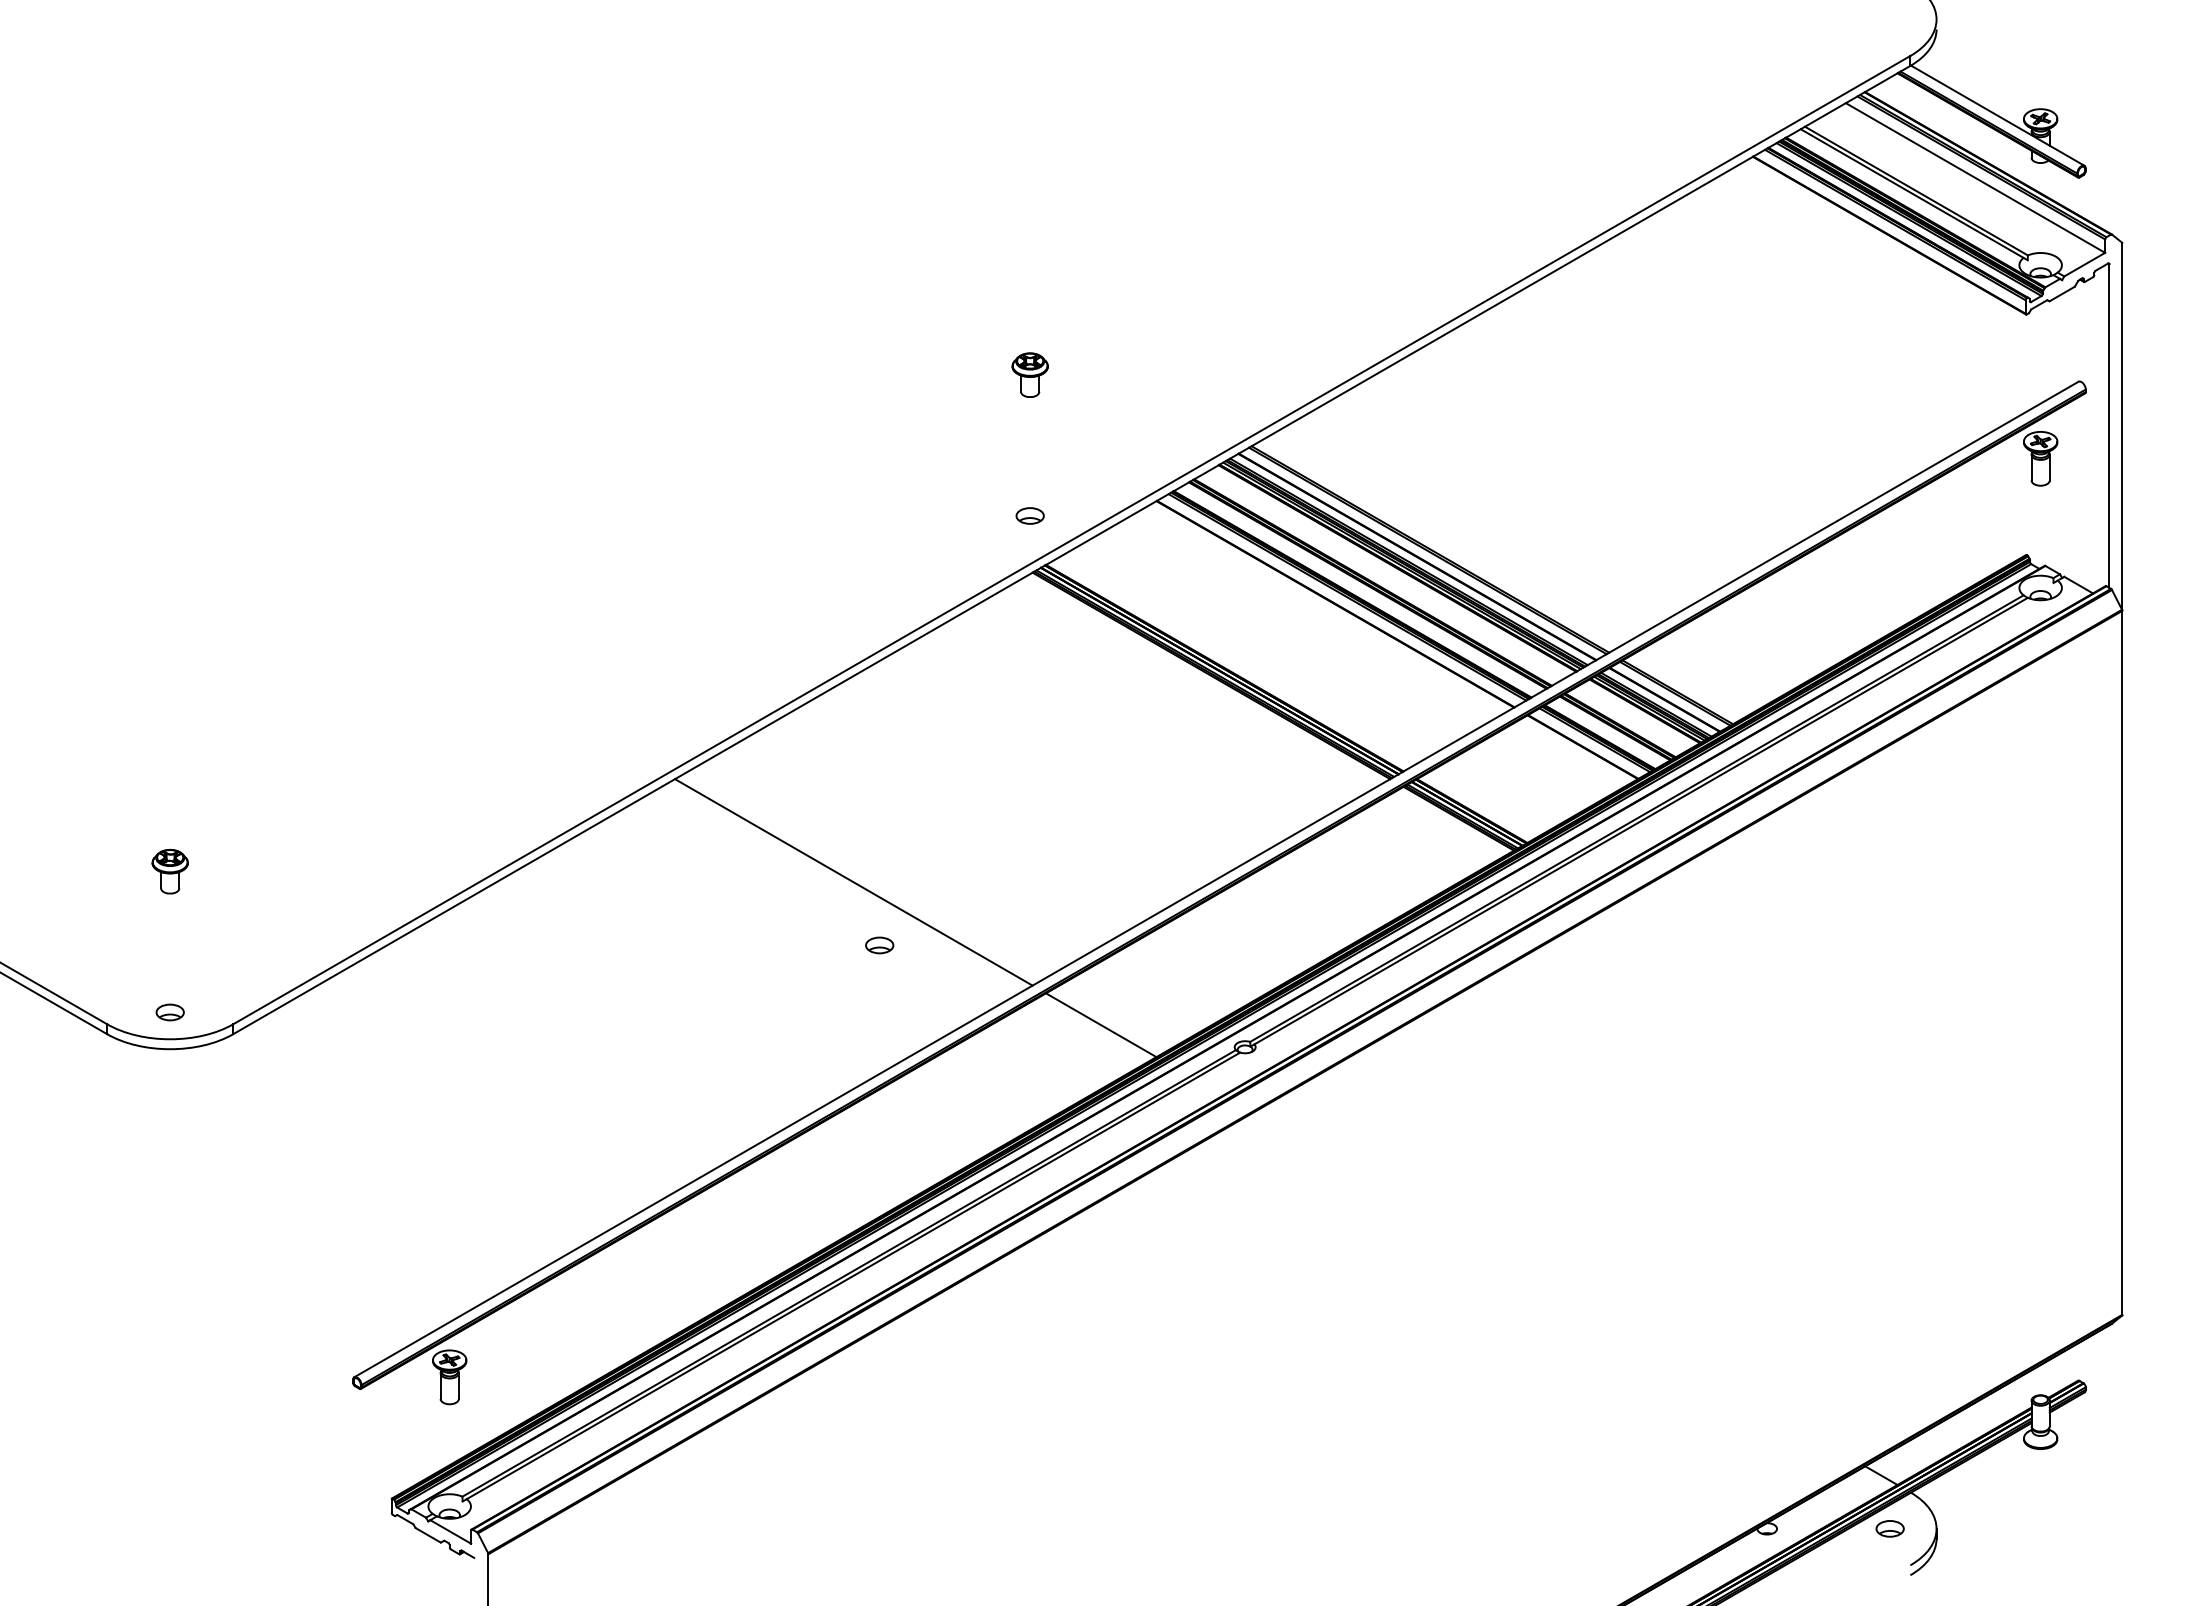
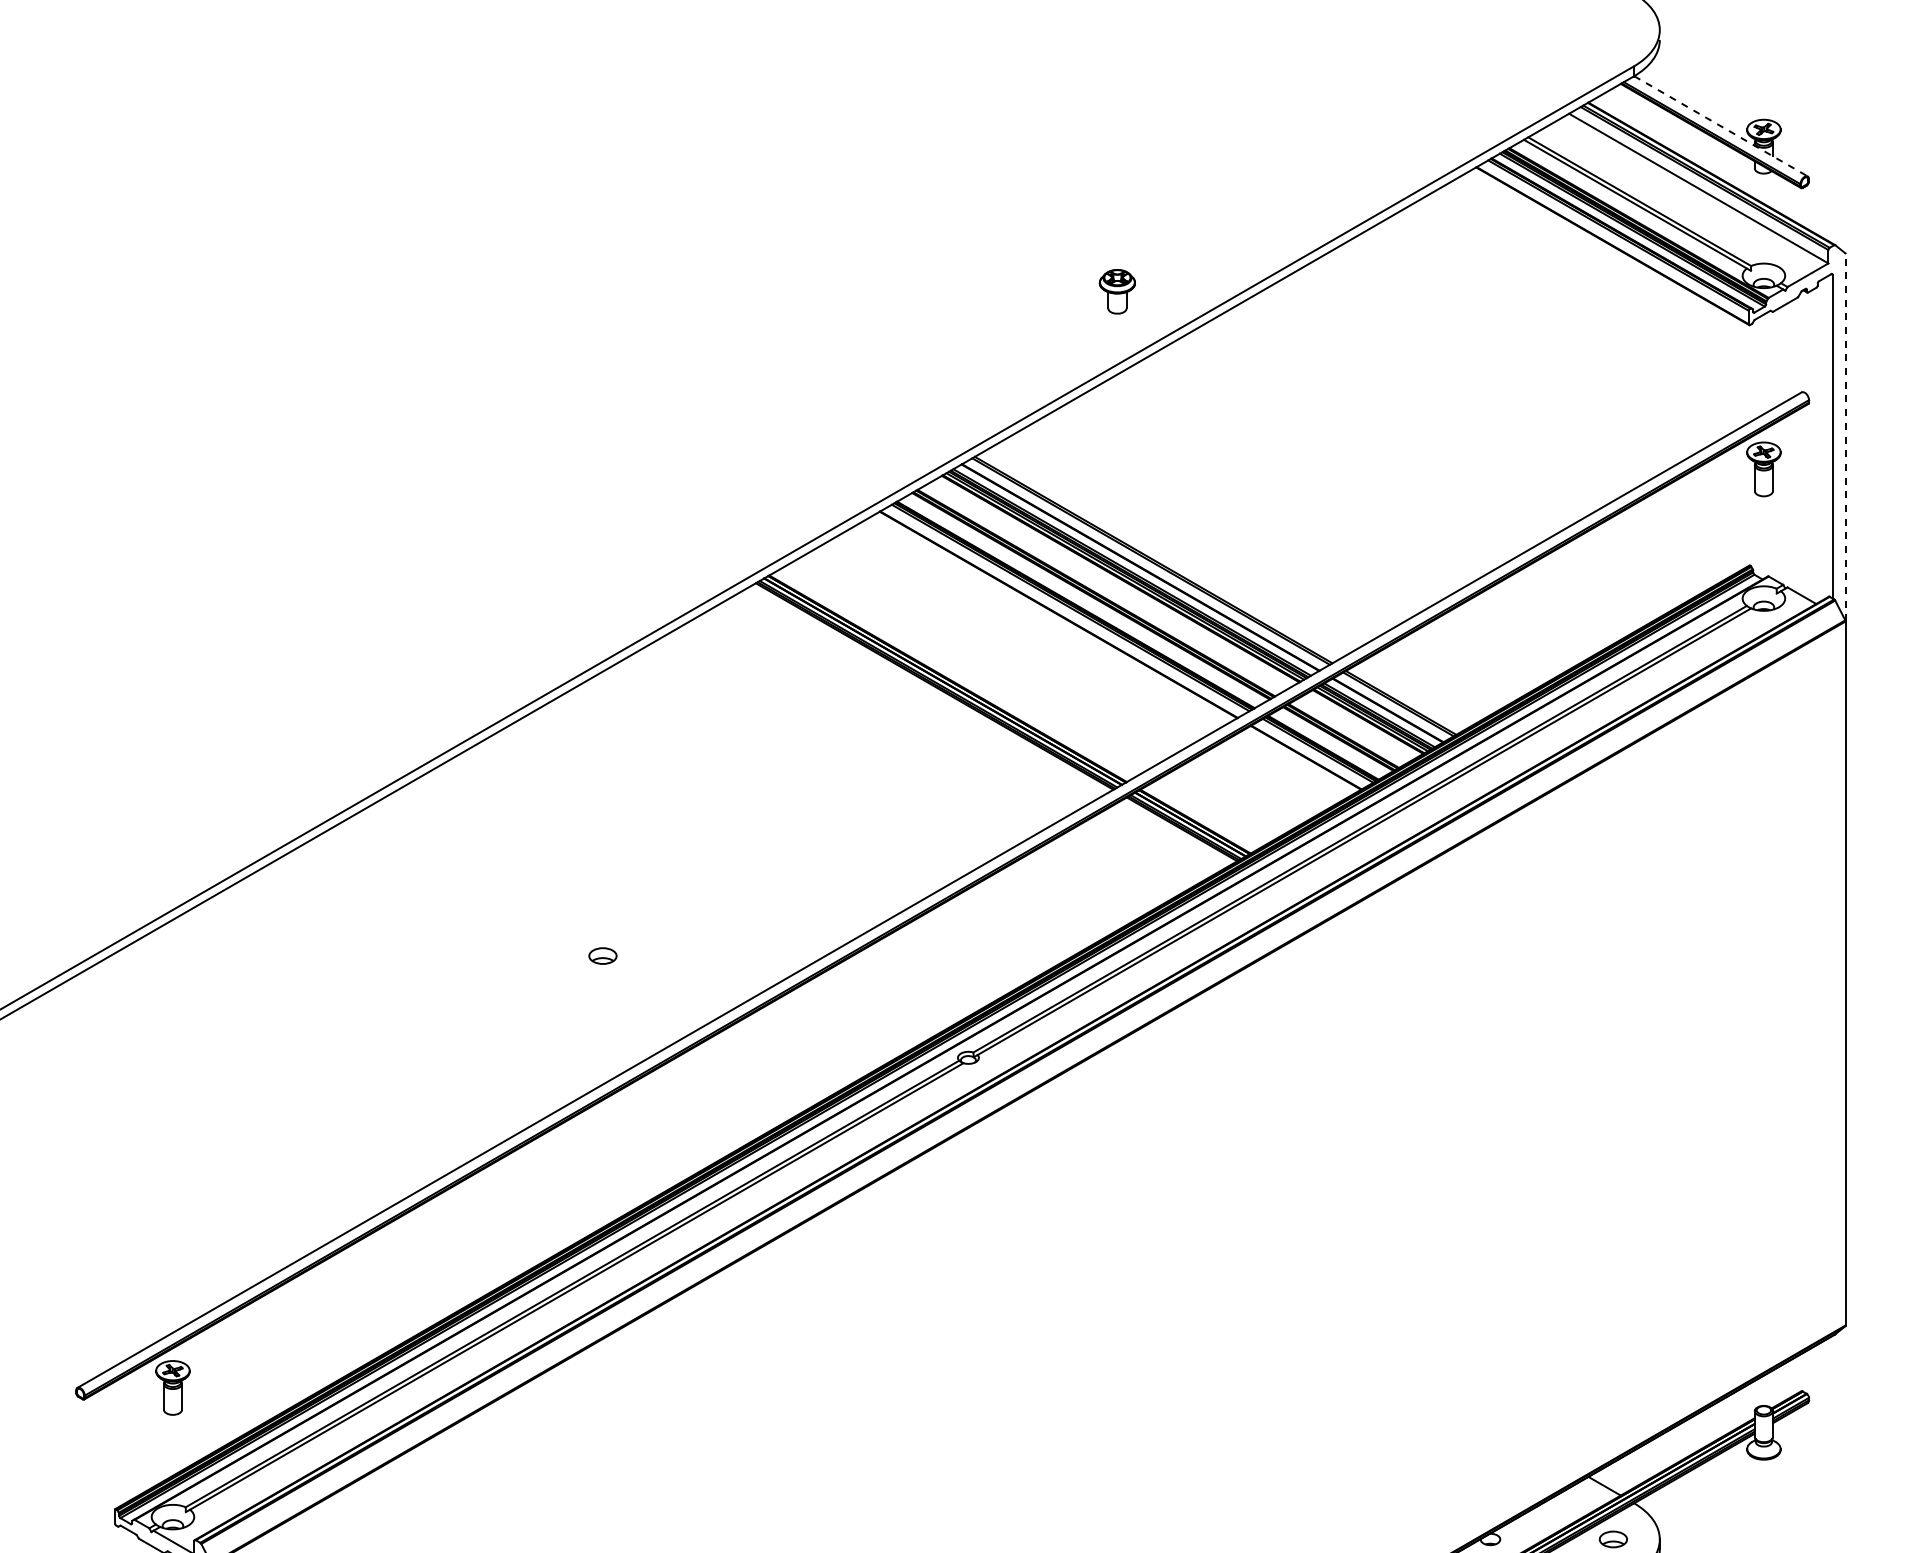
line: (1998, 115) -> (1721, 126), solid -> dashed
part: (1029, 374) -> (1116, 291), moved
line: (2122, 427) -> (1845, 438), solid -> dashed
part: (1029, 515) -> (752, 526), removed
line: (853, 882) -> (576, 893), removed
line: (1101, 1025) -> (824, 1036), removed

